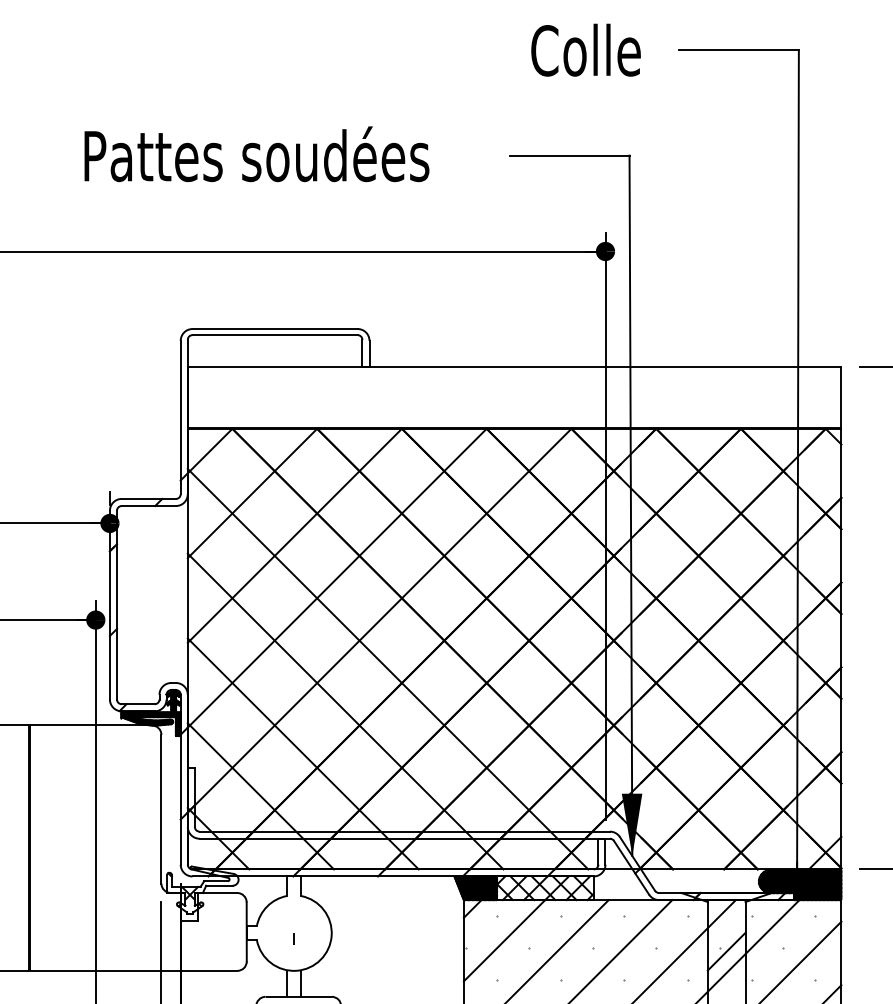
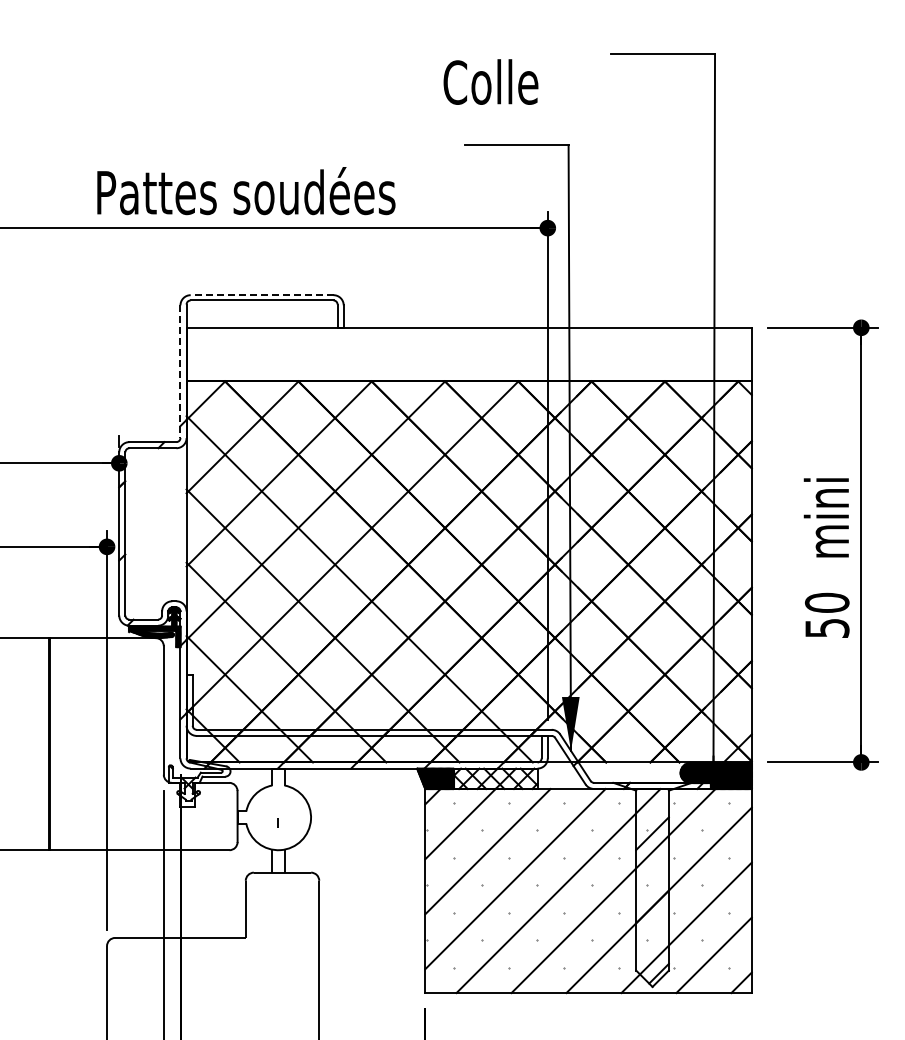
text: (585, 49) -> (490, 81), moved
text: (257, 154) -> (246, 191), moved
line: (274, 329) -> (261, 295), solid -> dashed
line: (180, 418) -> (180, 372), solid -> dashed

